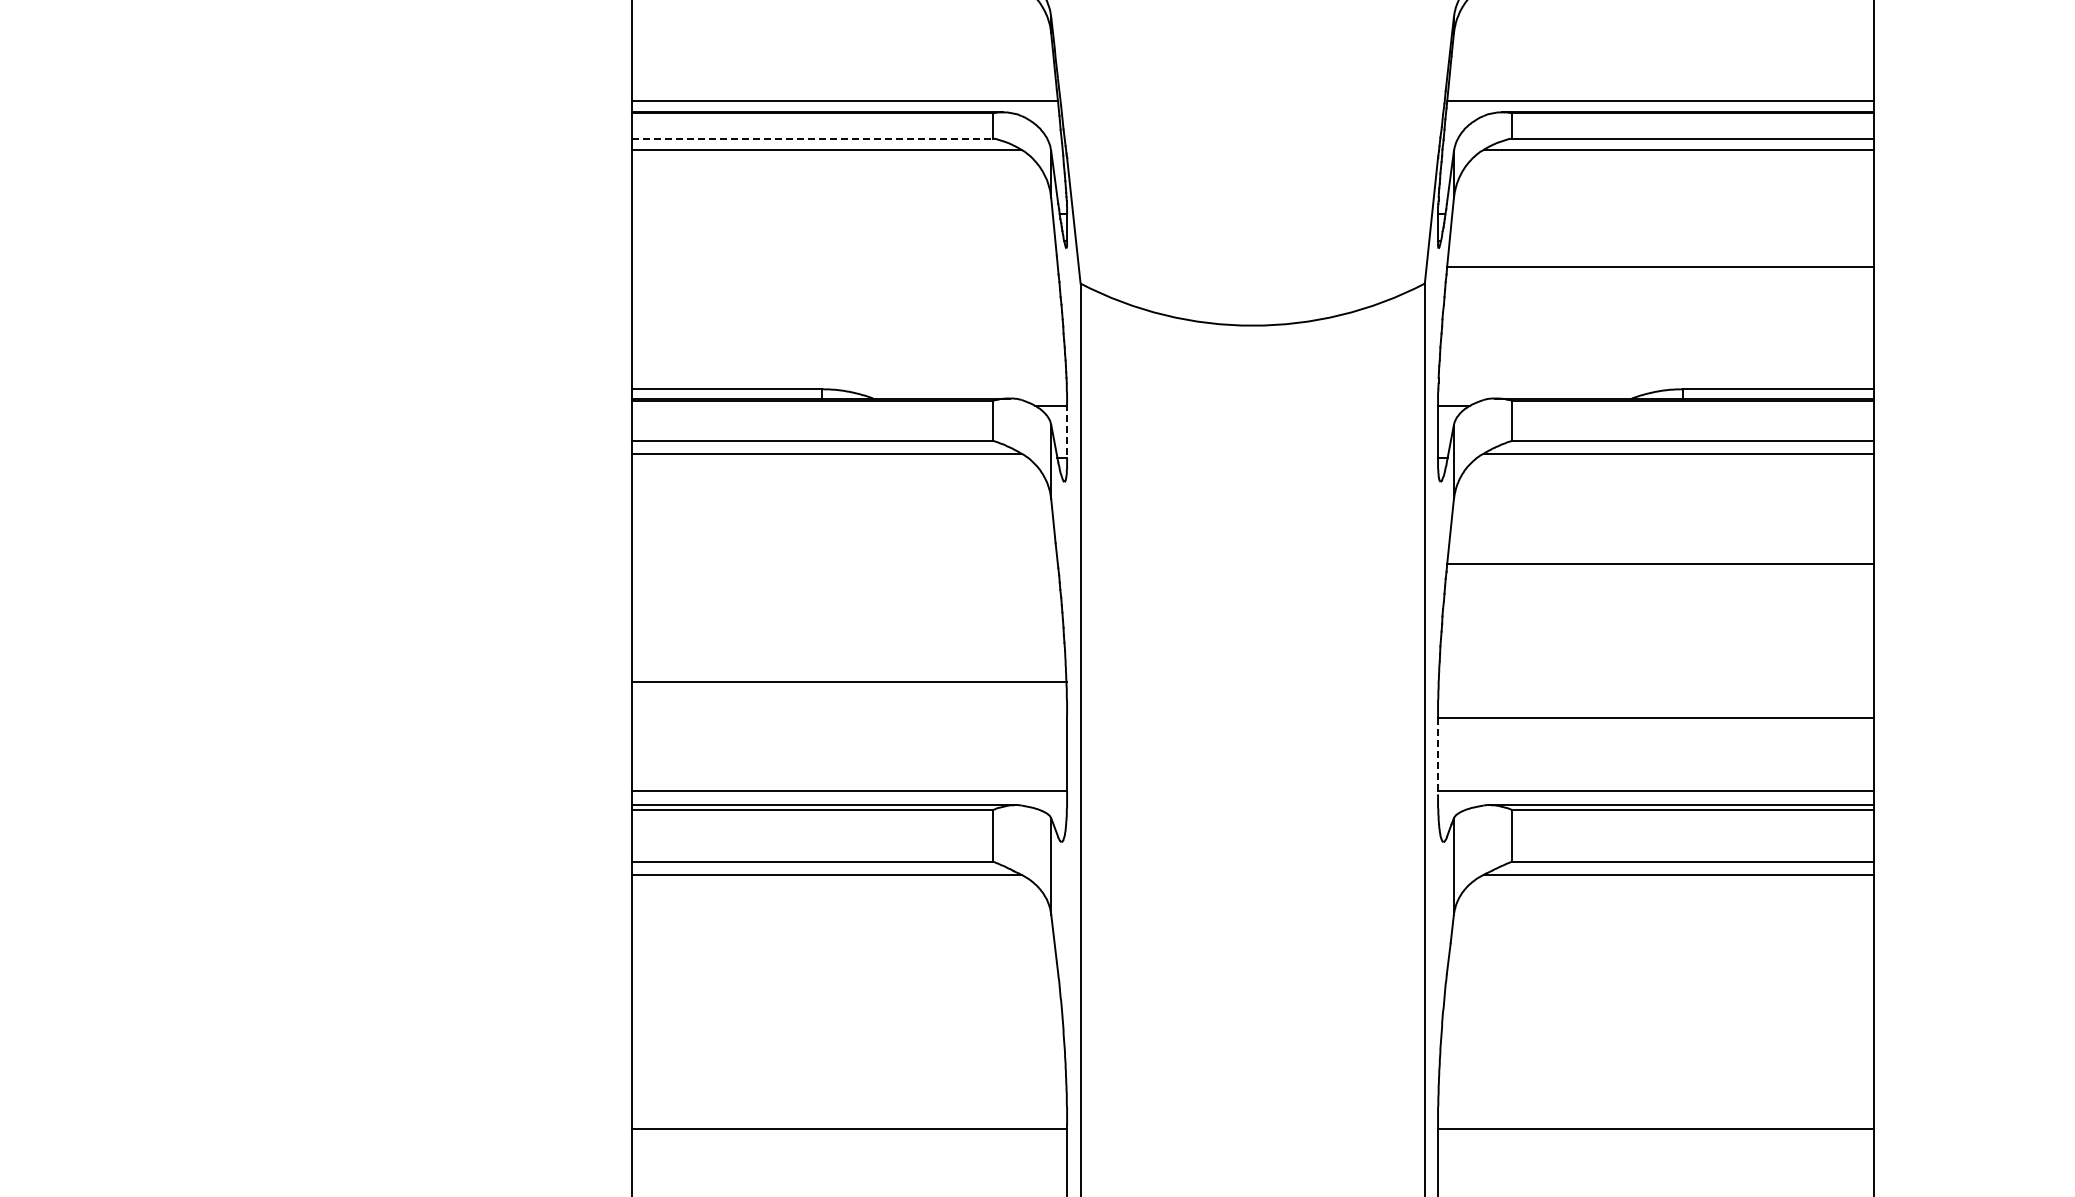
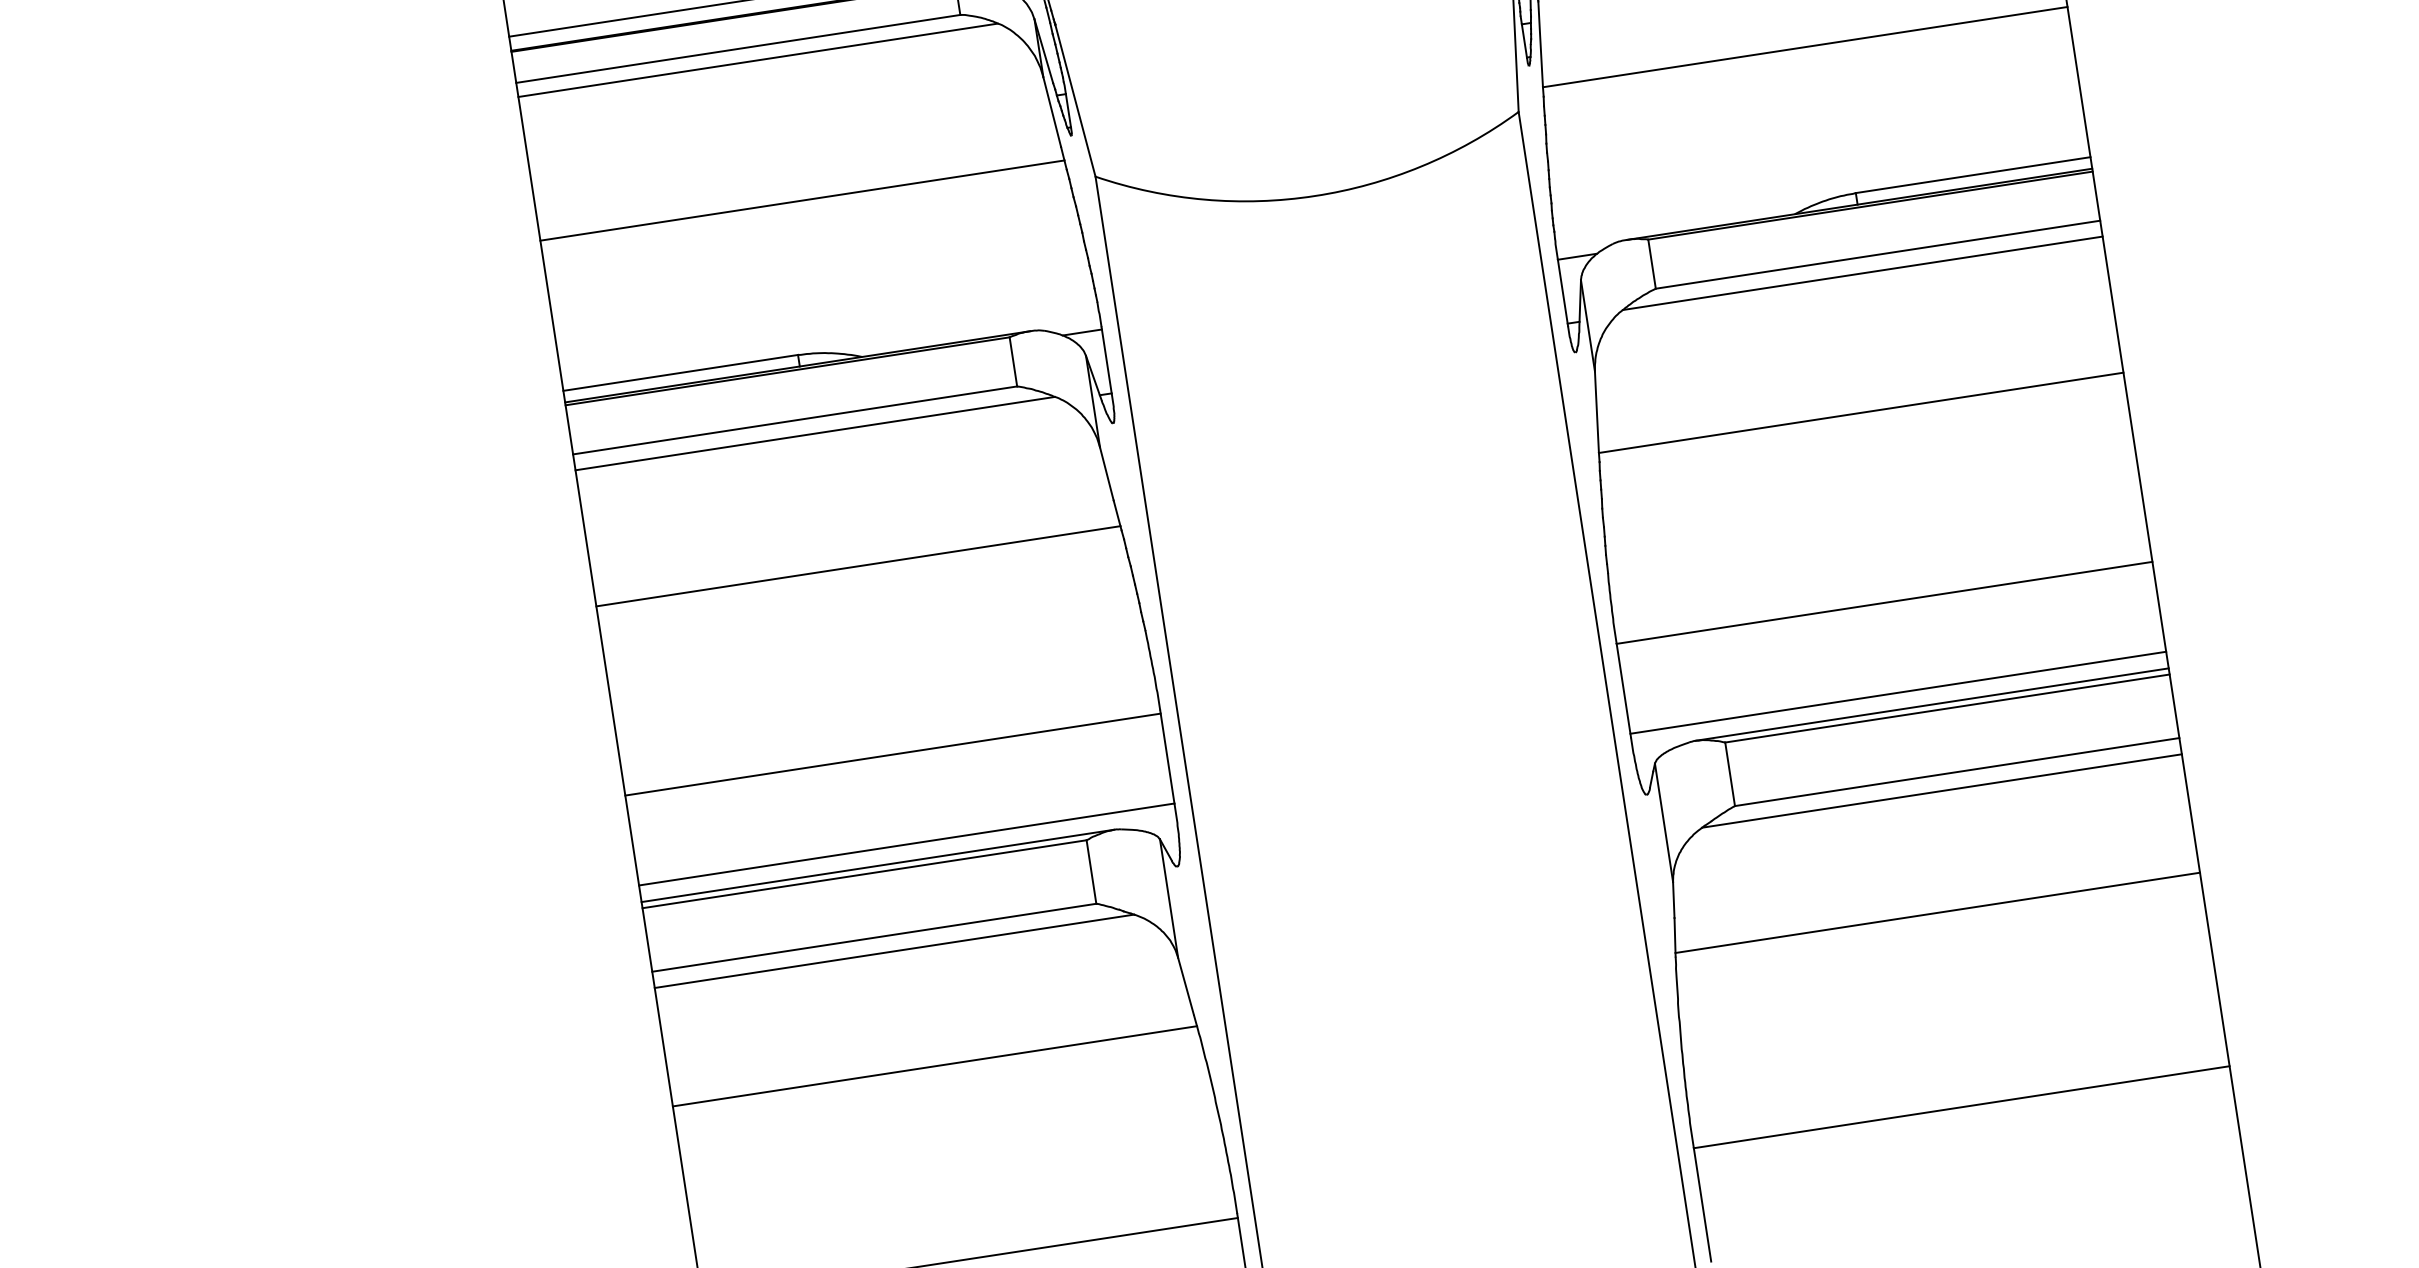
line: (812, 138) -> (738, 48), dashed -> solid
line: (844, 266) -> (802, 200), added
line: (1067, 430) -> (1107, 359), dashed -> solid
line: (844, 564) -> (858, 566), added
line: (849, 682) -> (893, 754), moved
line: (1438, 756) -> (1624, 690), dashed -> solid
line: (844, 971) -> (934, 1066), added
line: (1660, 971) -> (1937, 913), added

